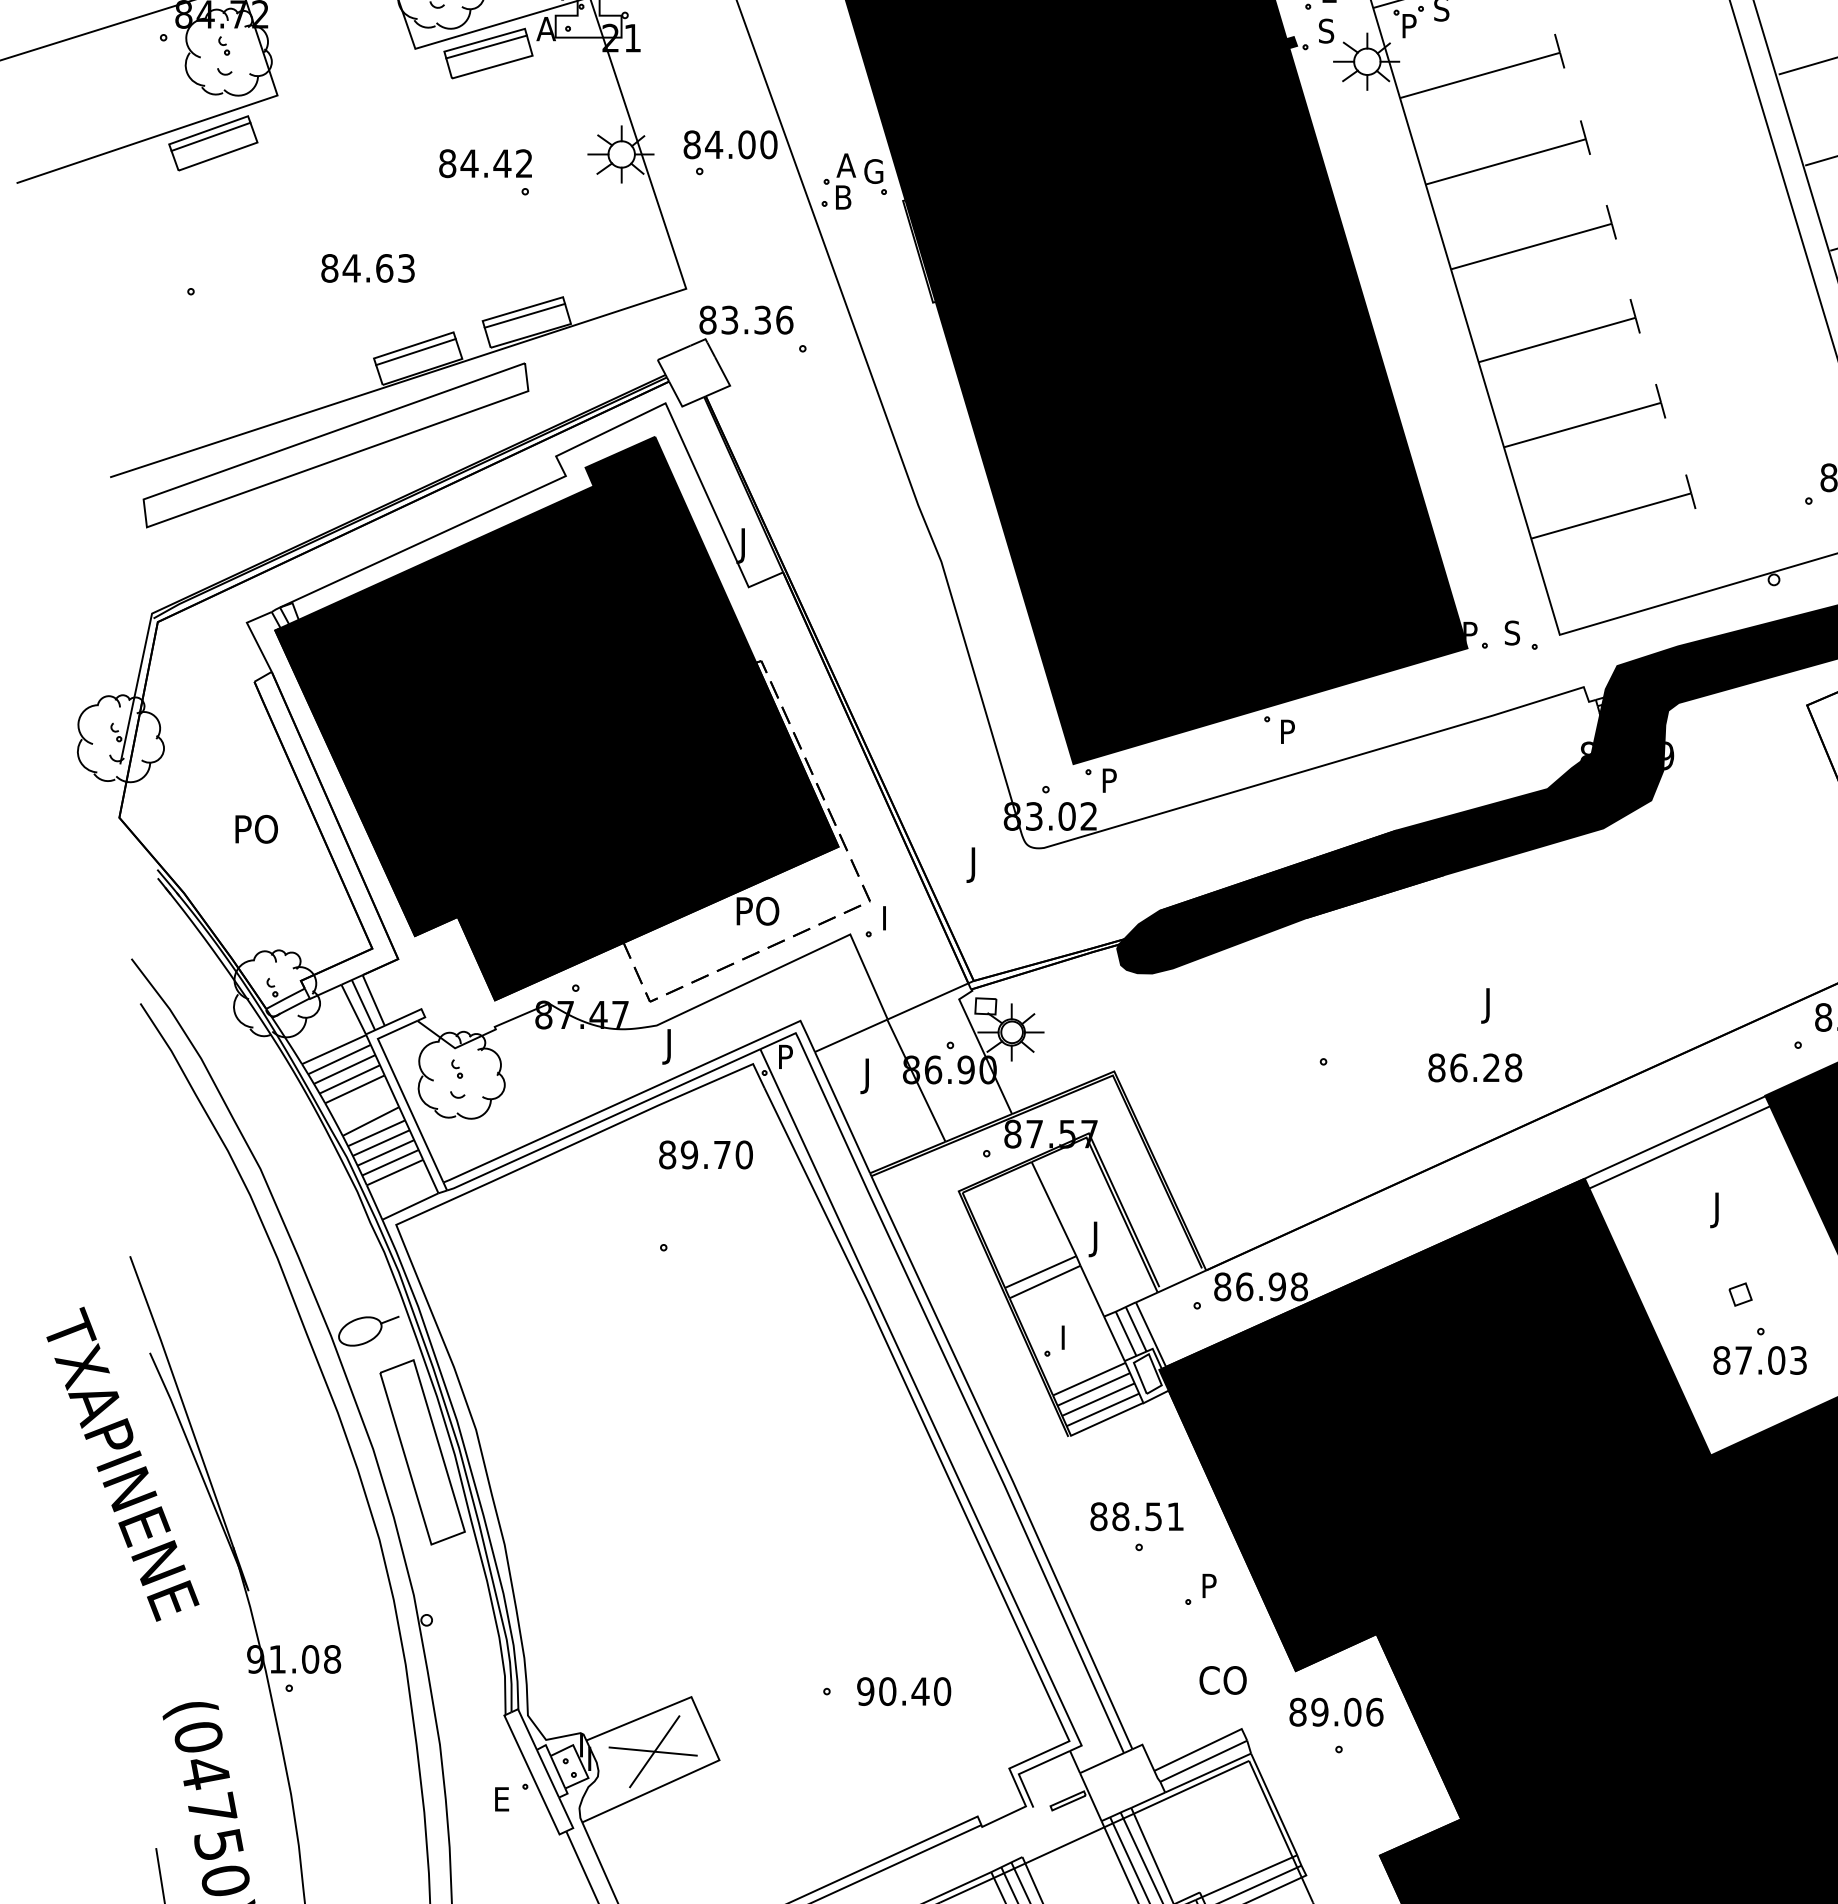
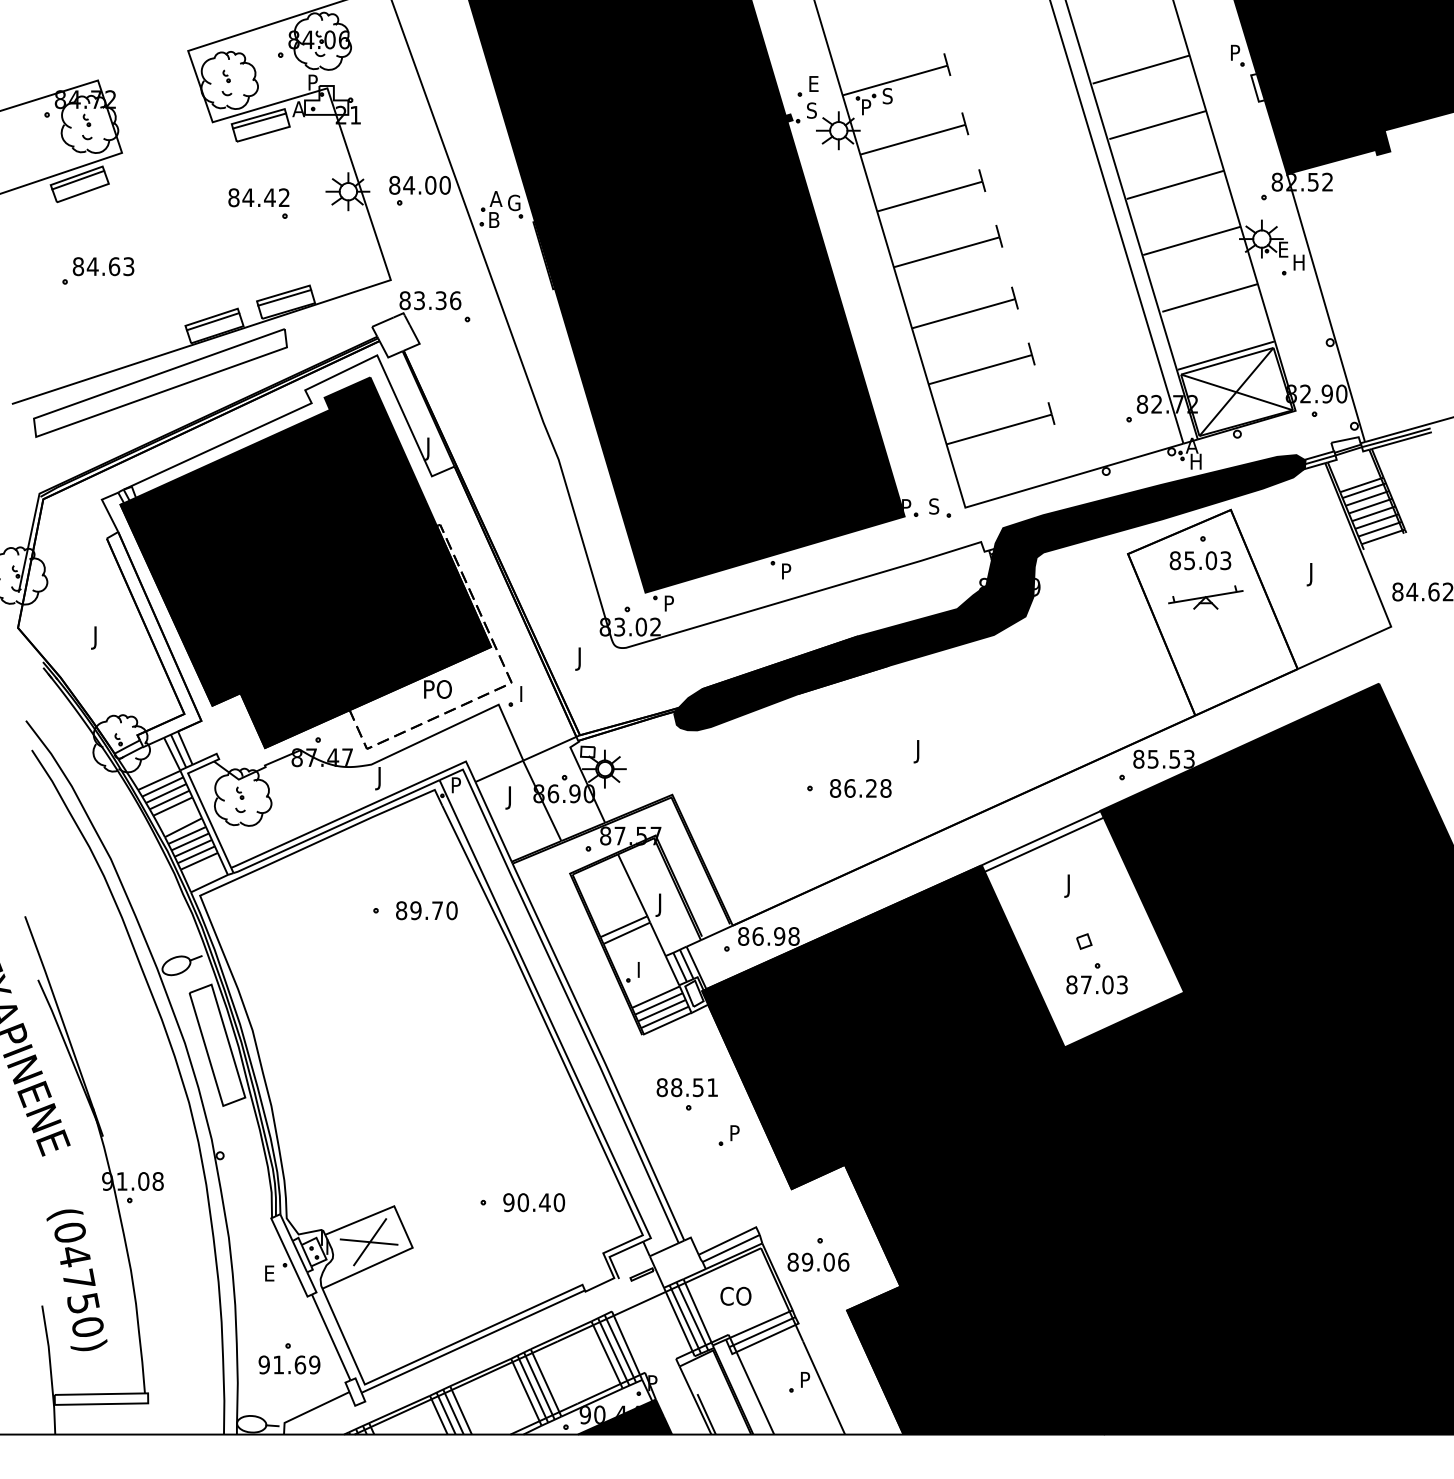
text: (367, 268) -> (103, 266), moved
text: (253, 832) -> (106, 637), PO -> J
text: (1474, 1067) -> (860, 788), moved
text: (705, 1154) -> (426, 910), moved
text: (1222, 1679) -> (735, 1295), moved
text: (1336, 1711) -> (818, 1261), moved

